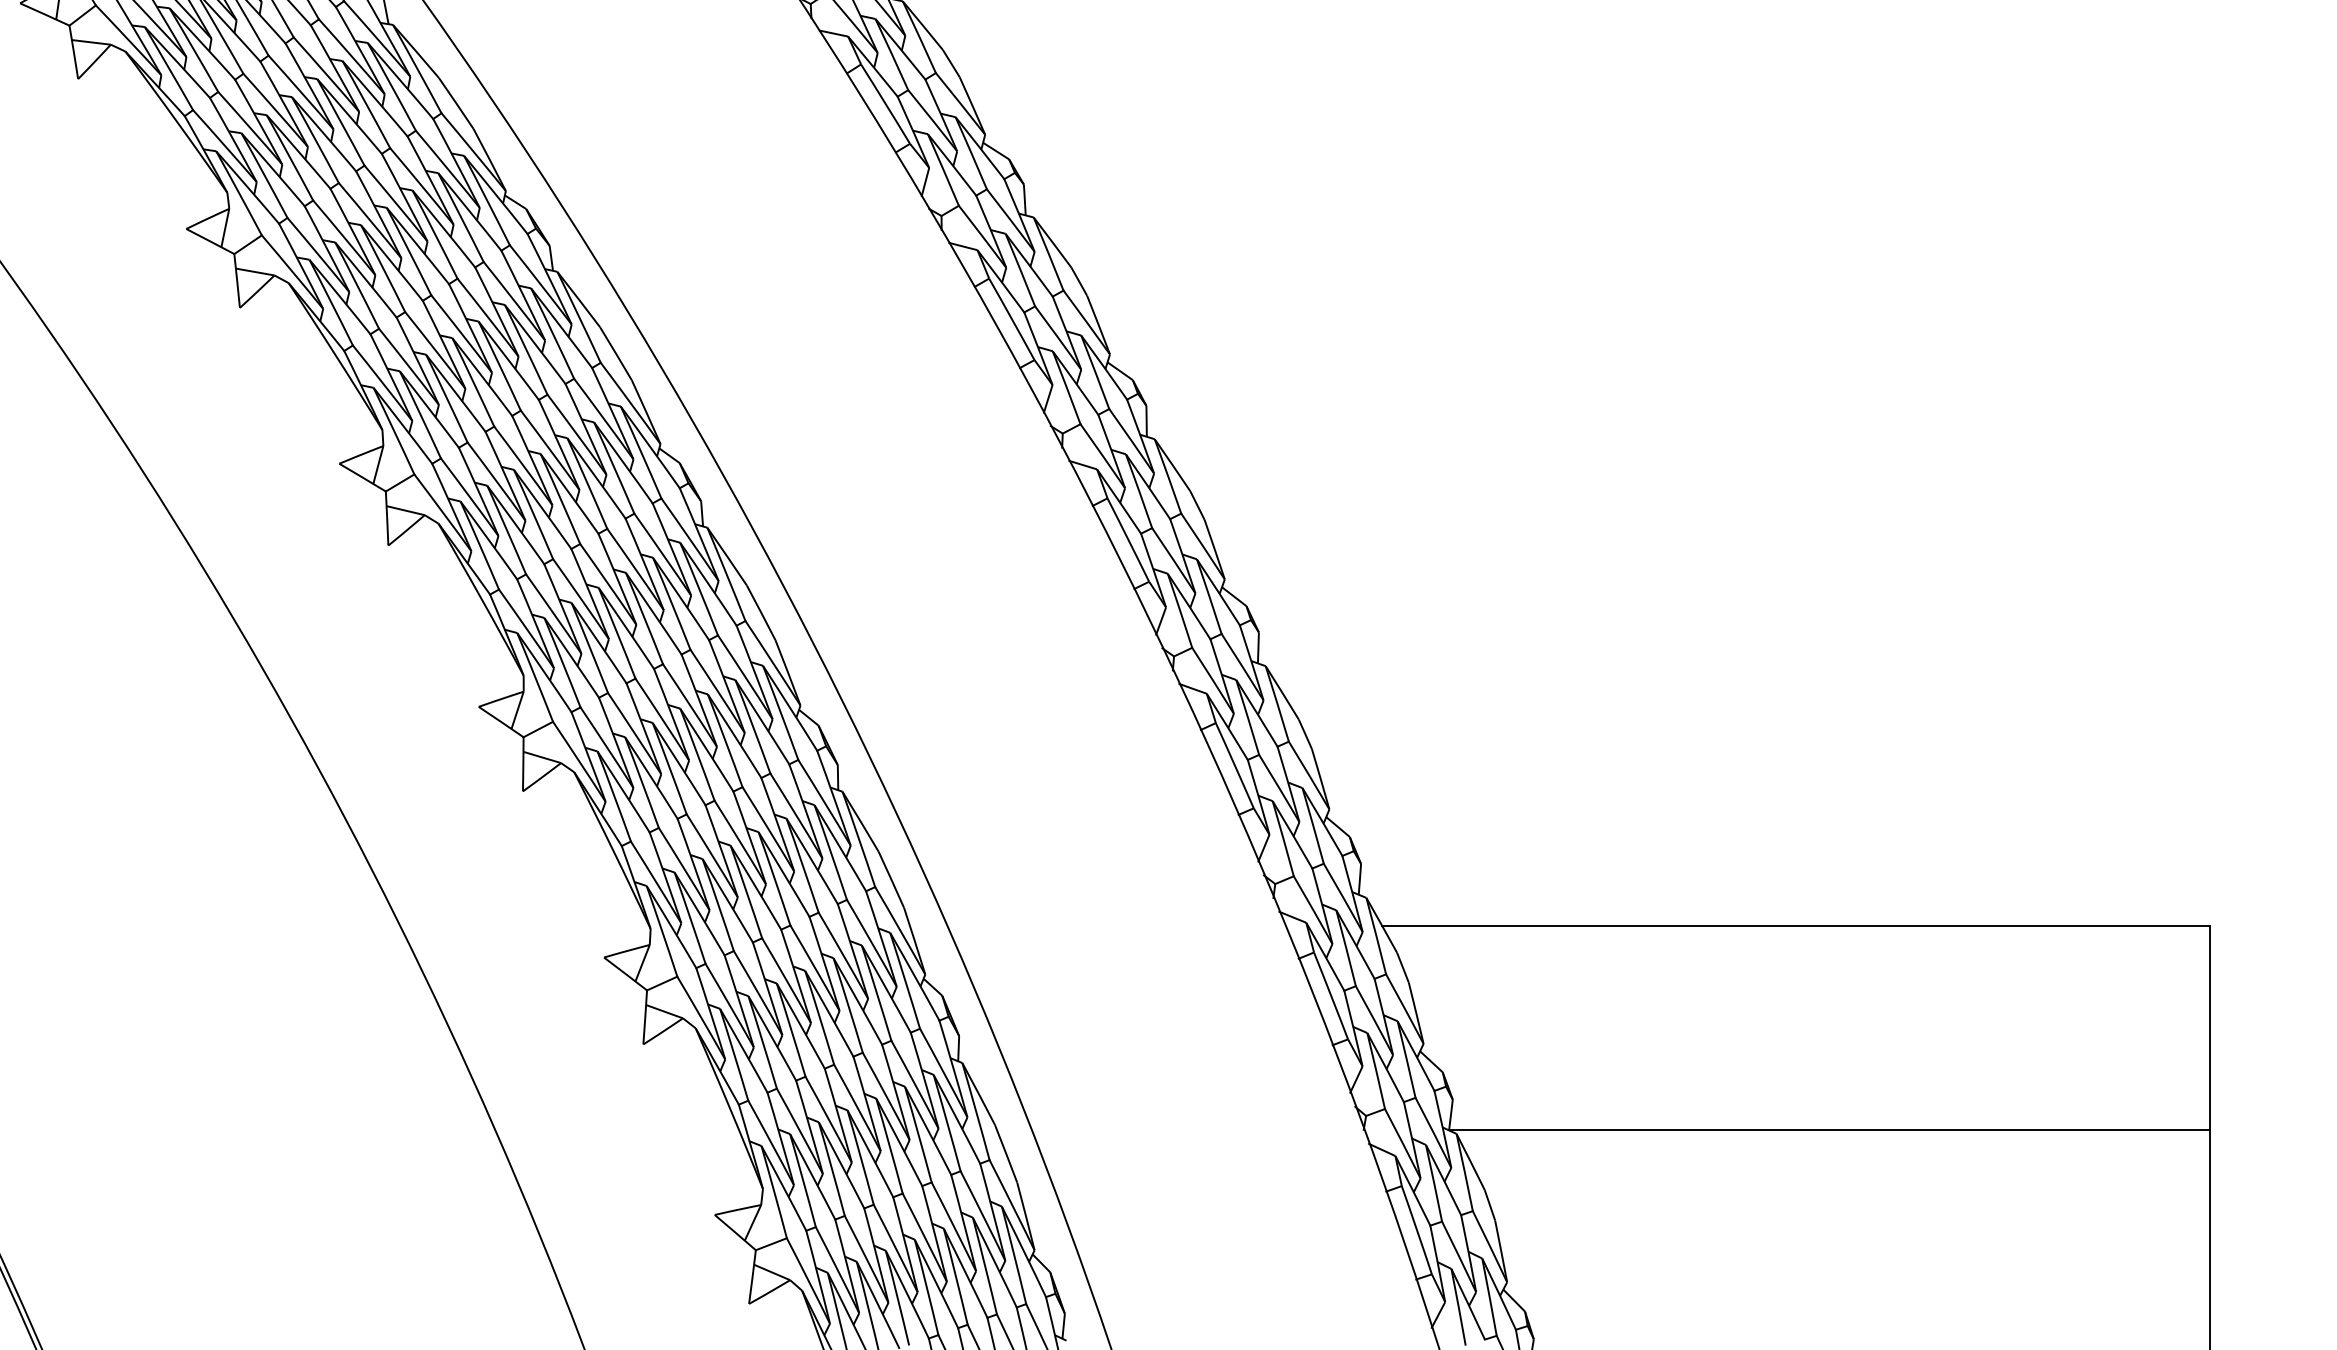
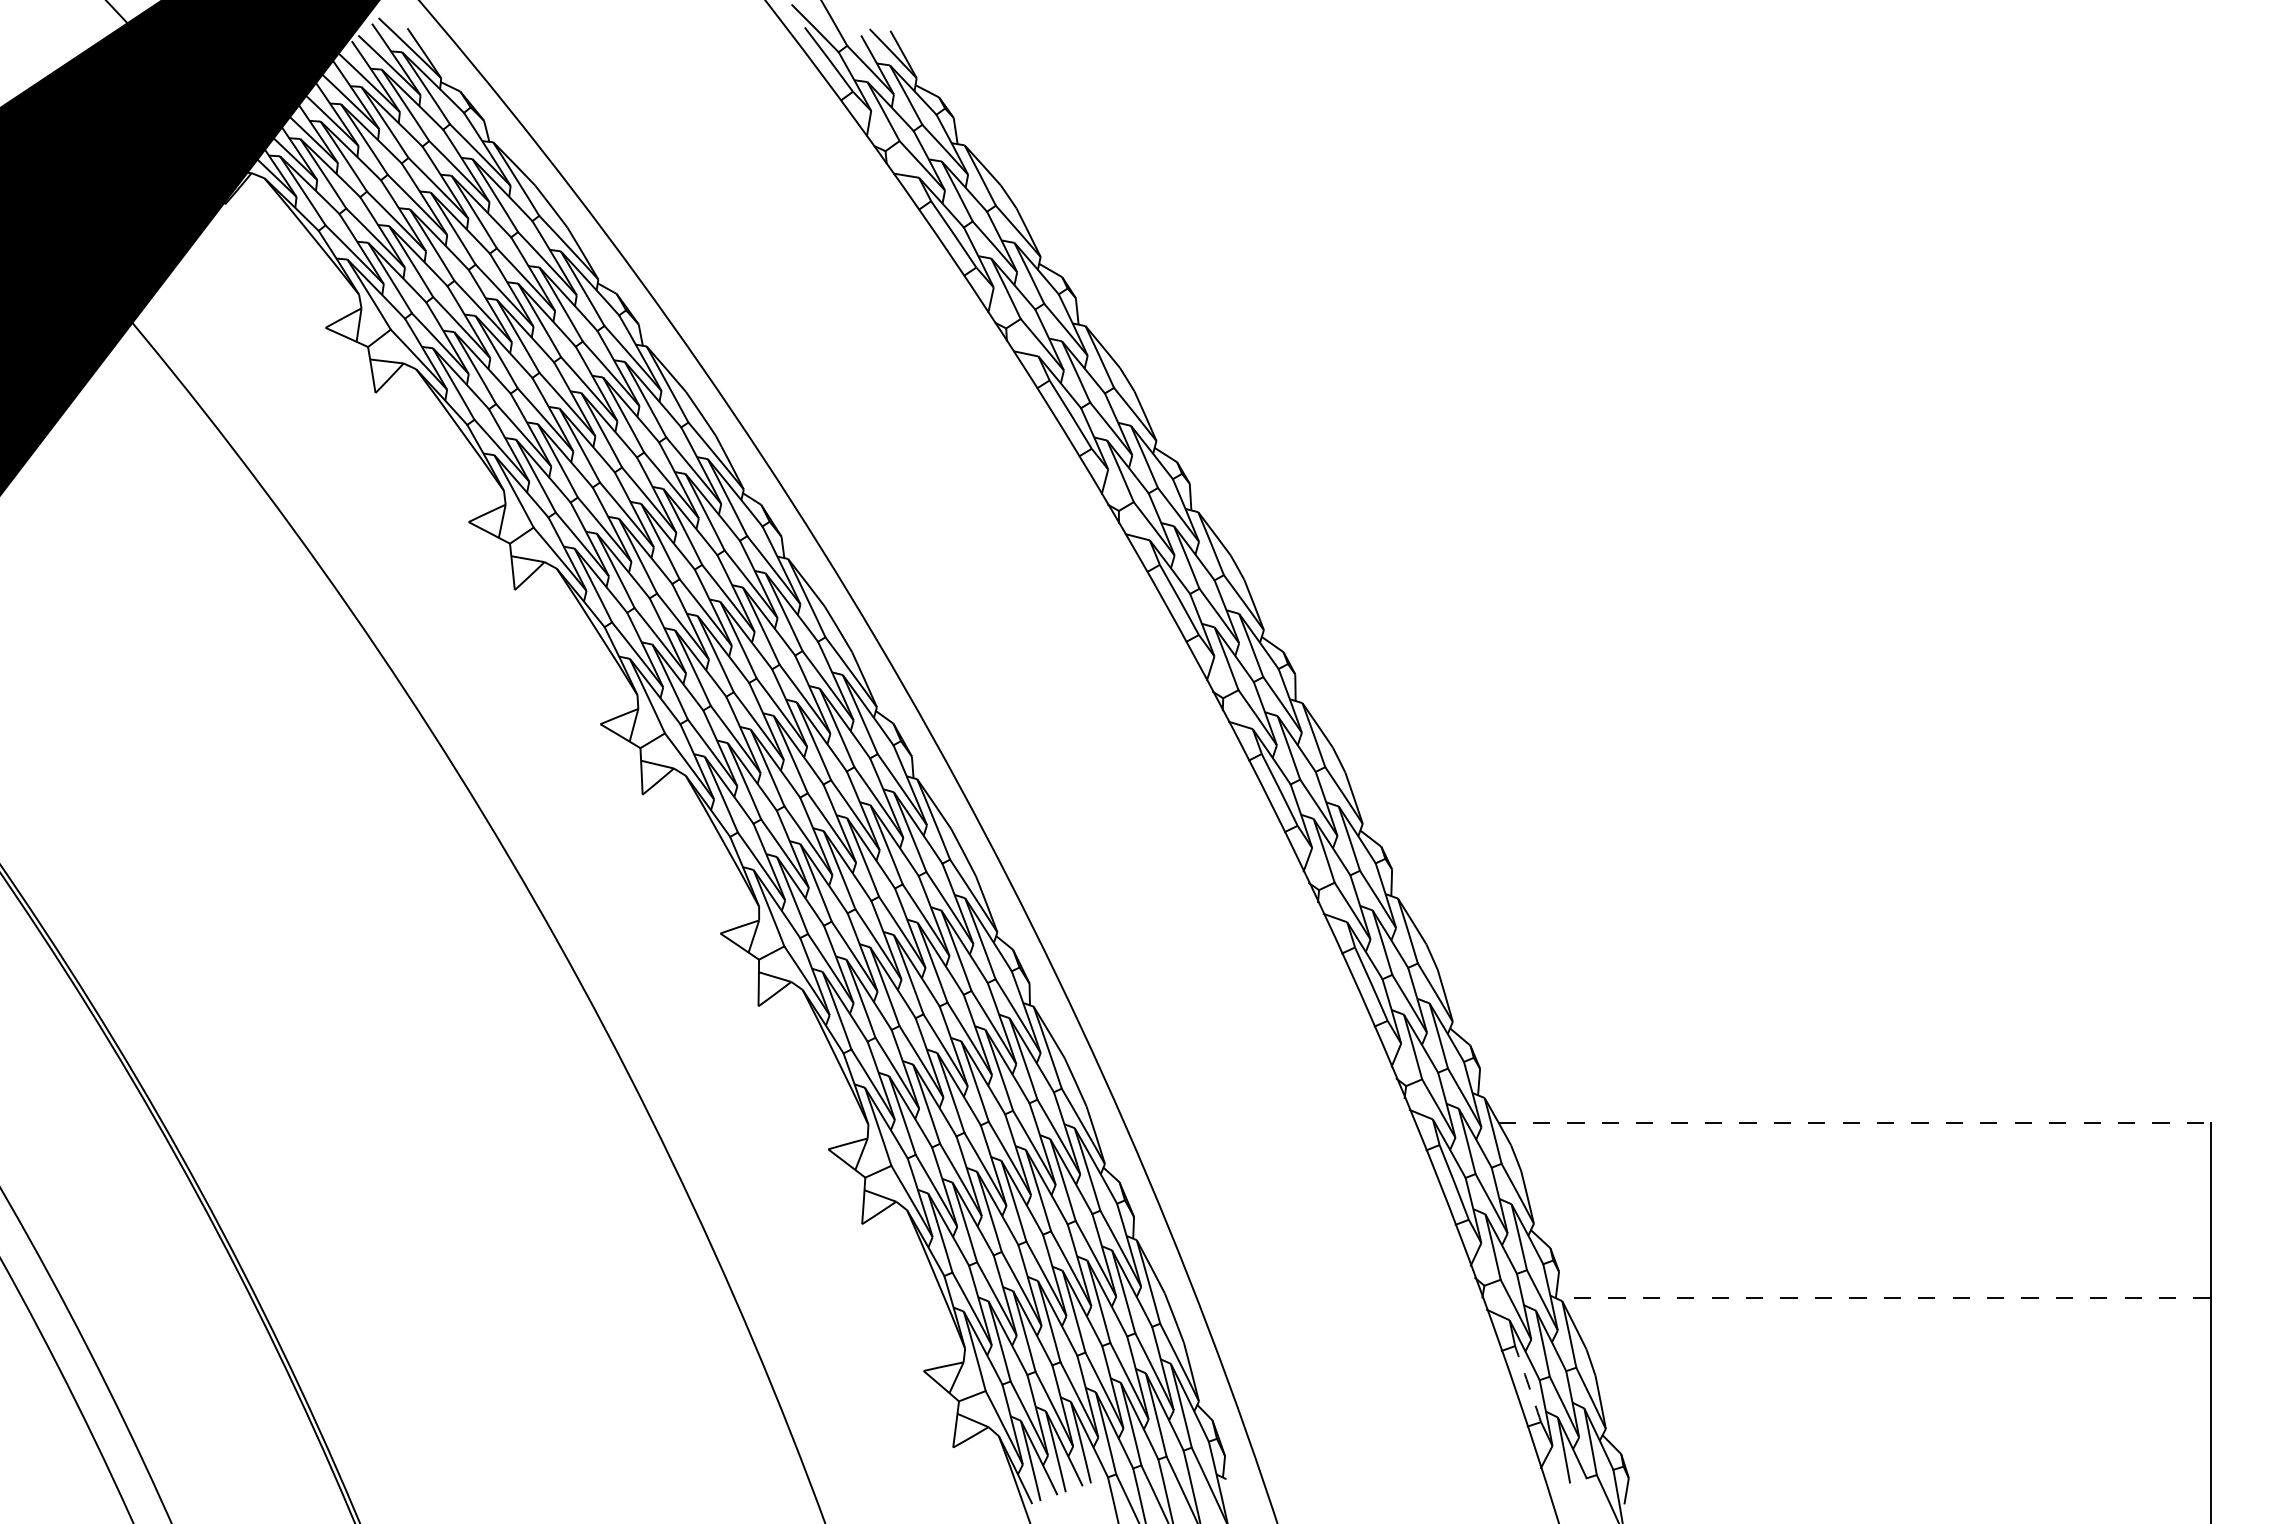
line: (1797, 926) -> (1855, 1122), solid -> dashed
line: (1828, 1130) -> (1882, 1298), solid -> dashed
arc: (1417, 1230) -> (1528, 1384), solid -> dashed

